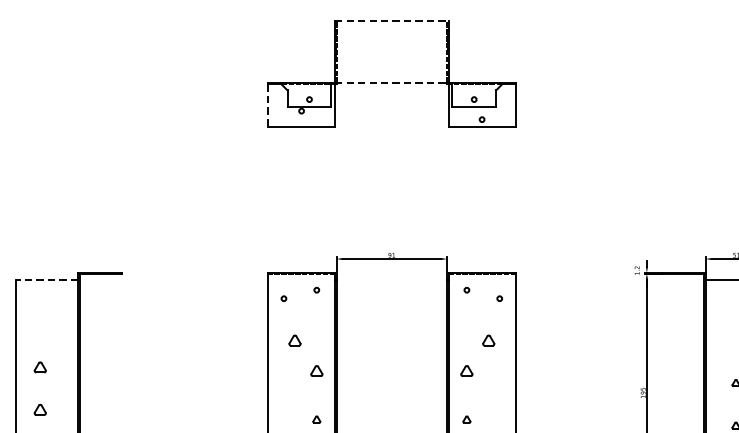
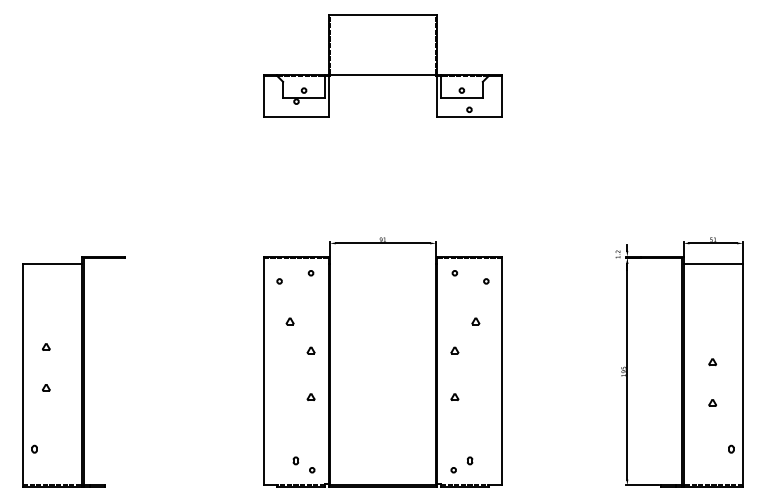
line: (392, 21) -> (383, 15), dashed -> solid
line: (392, 82) -> (383, 74), dashed -> solid
line: (268, 105) -> (264, 96), dashed -> solid
line: (46, 280) -> (52, 263), dashed -> solid
part: (294, 340) -> (289, 321), size x0.62
part: (488, 340) -> (475, 321), size x0.62
part: (40, 366) -> (46, 346), size x0.62
part: (316, 370) -> (310, 350), size x0.62
part: (466, 370) -> (454, 350), size x0.62
part: (40, 409) -> (46, 387), size x0.62

